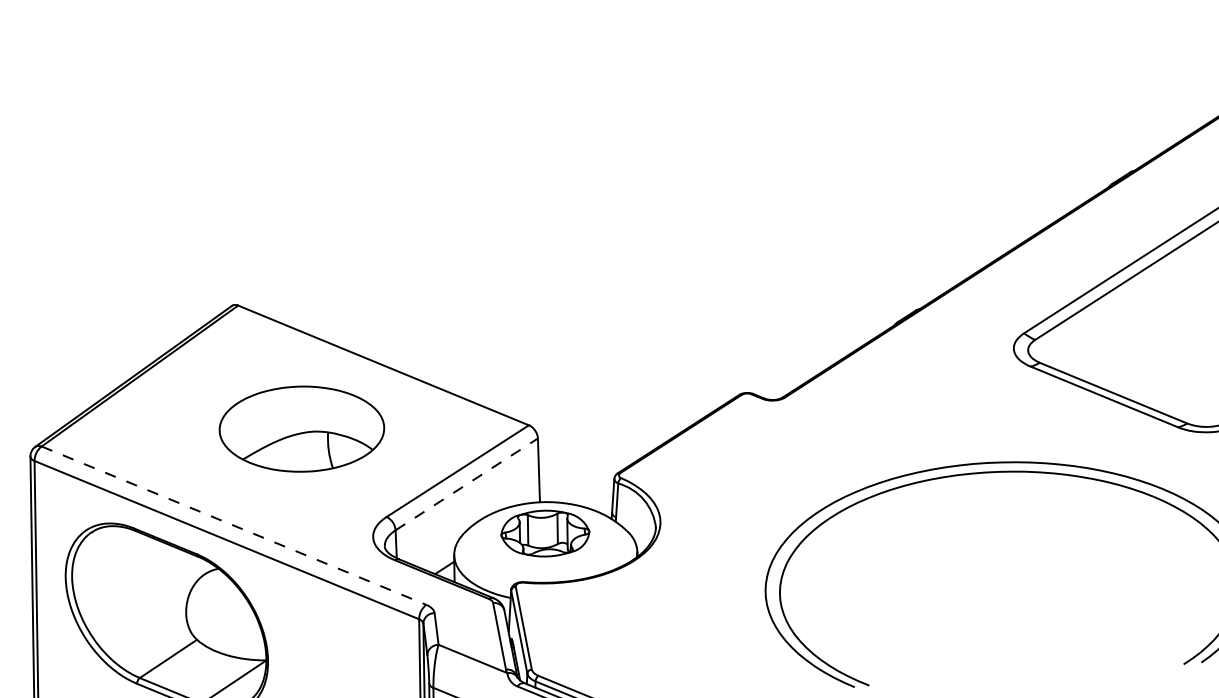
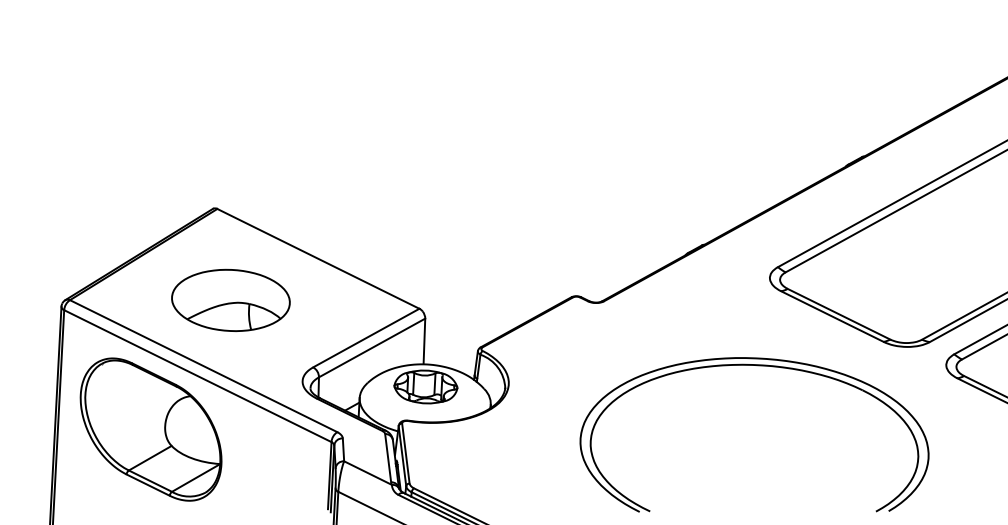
part: (301, 427) -> (230, 299), moved
line: (467, 483) -> (372, 347), dashed -> solid
line: (235, 526) -> (204, 366), dashed -> solid

